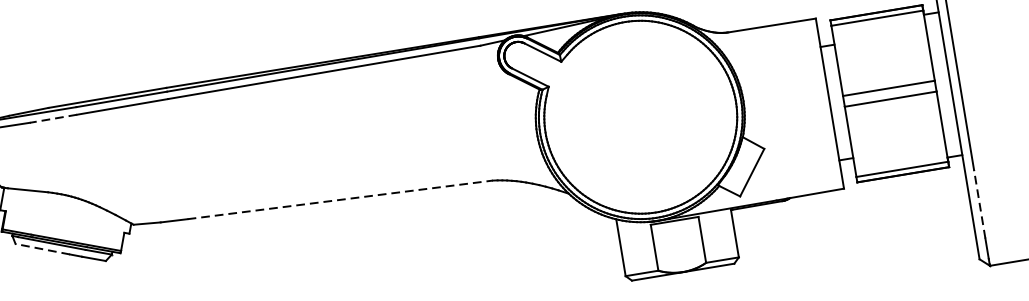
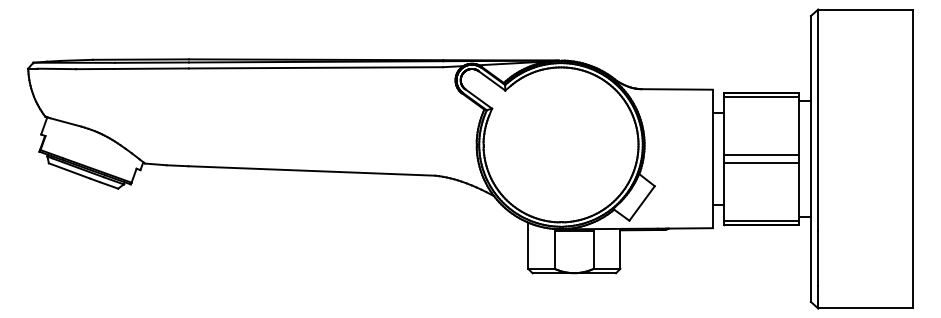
line: (52, 119) -> (94, 69), dashed -> solid
line: (340, 199) -> (312, 170), dashed -> solid
line: (980, 204) -> (818, 258), dashed -> solid
line: (42, 248) -> (69, 170), dashed -> solid

